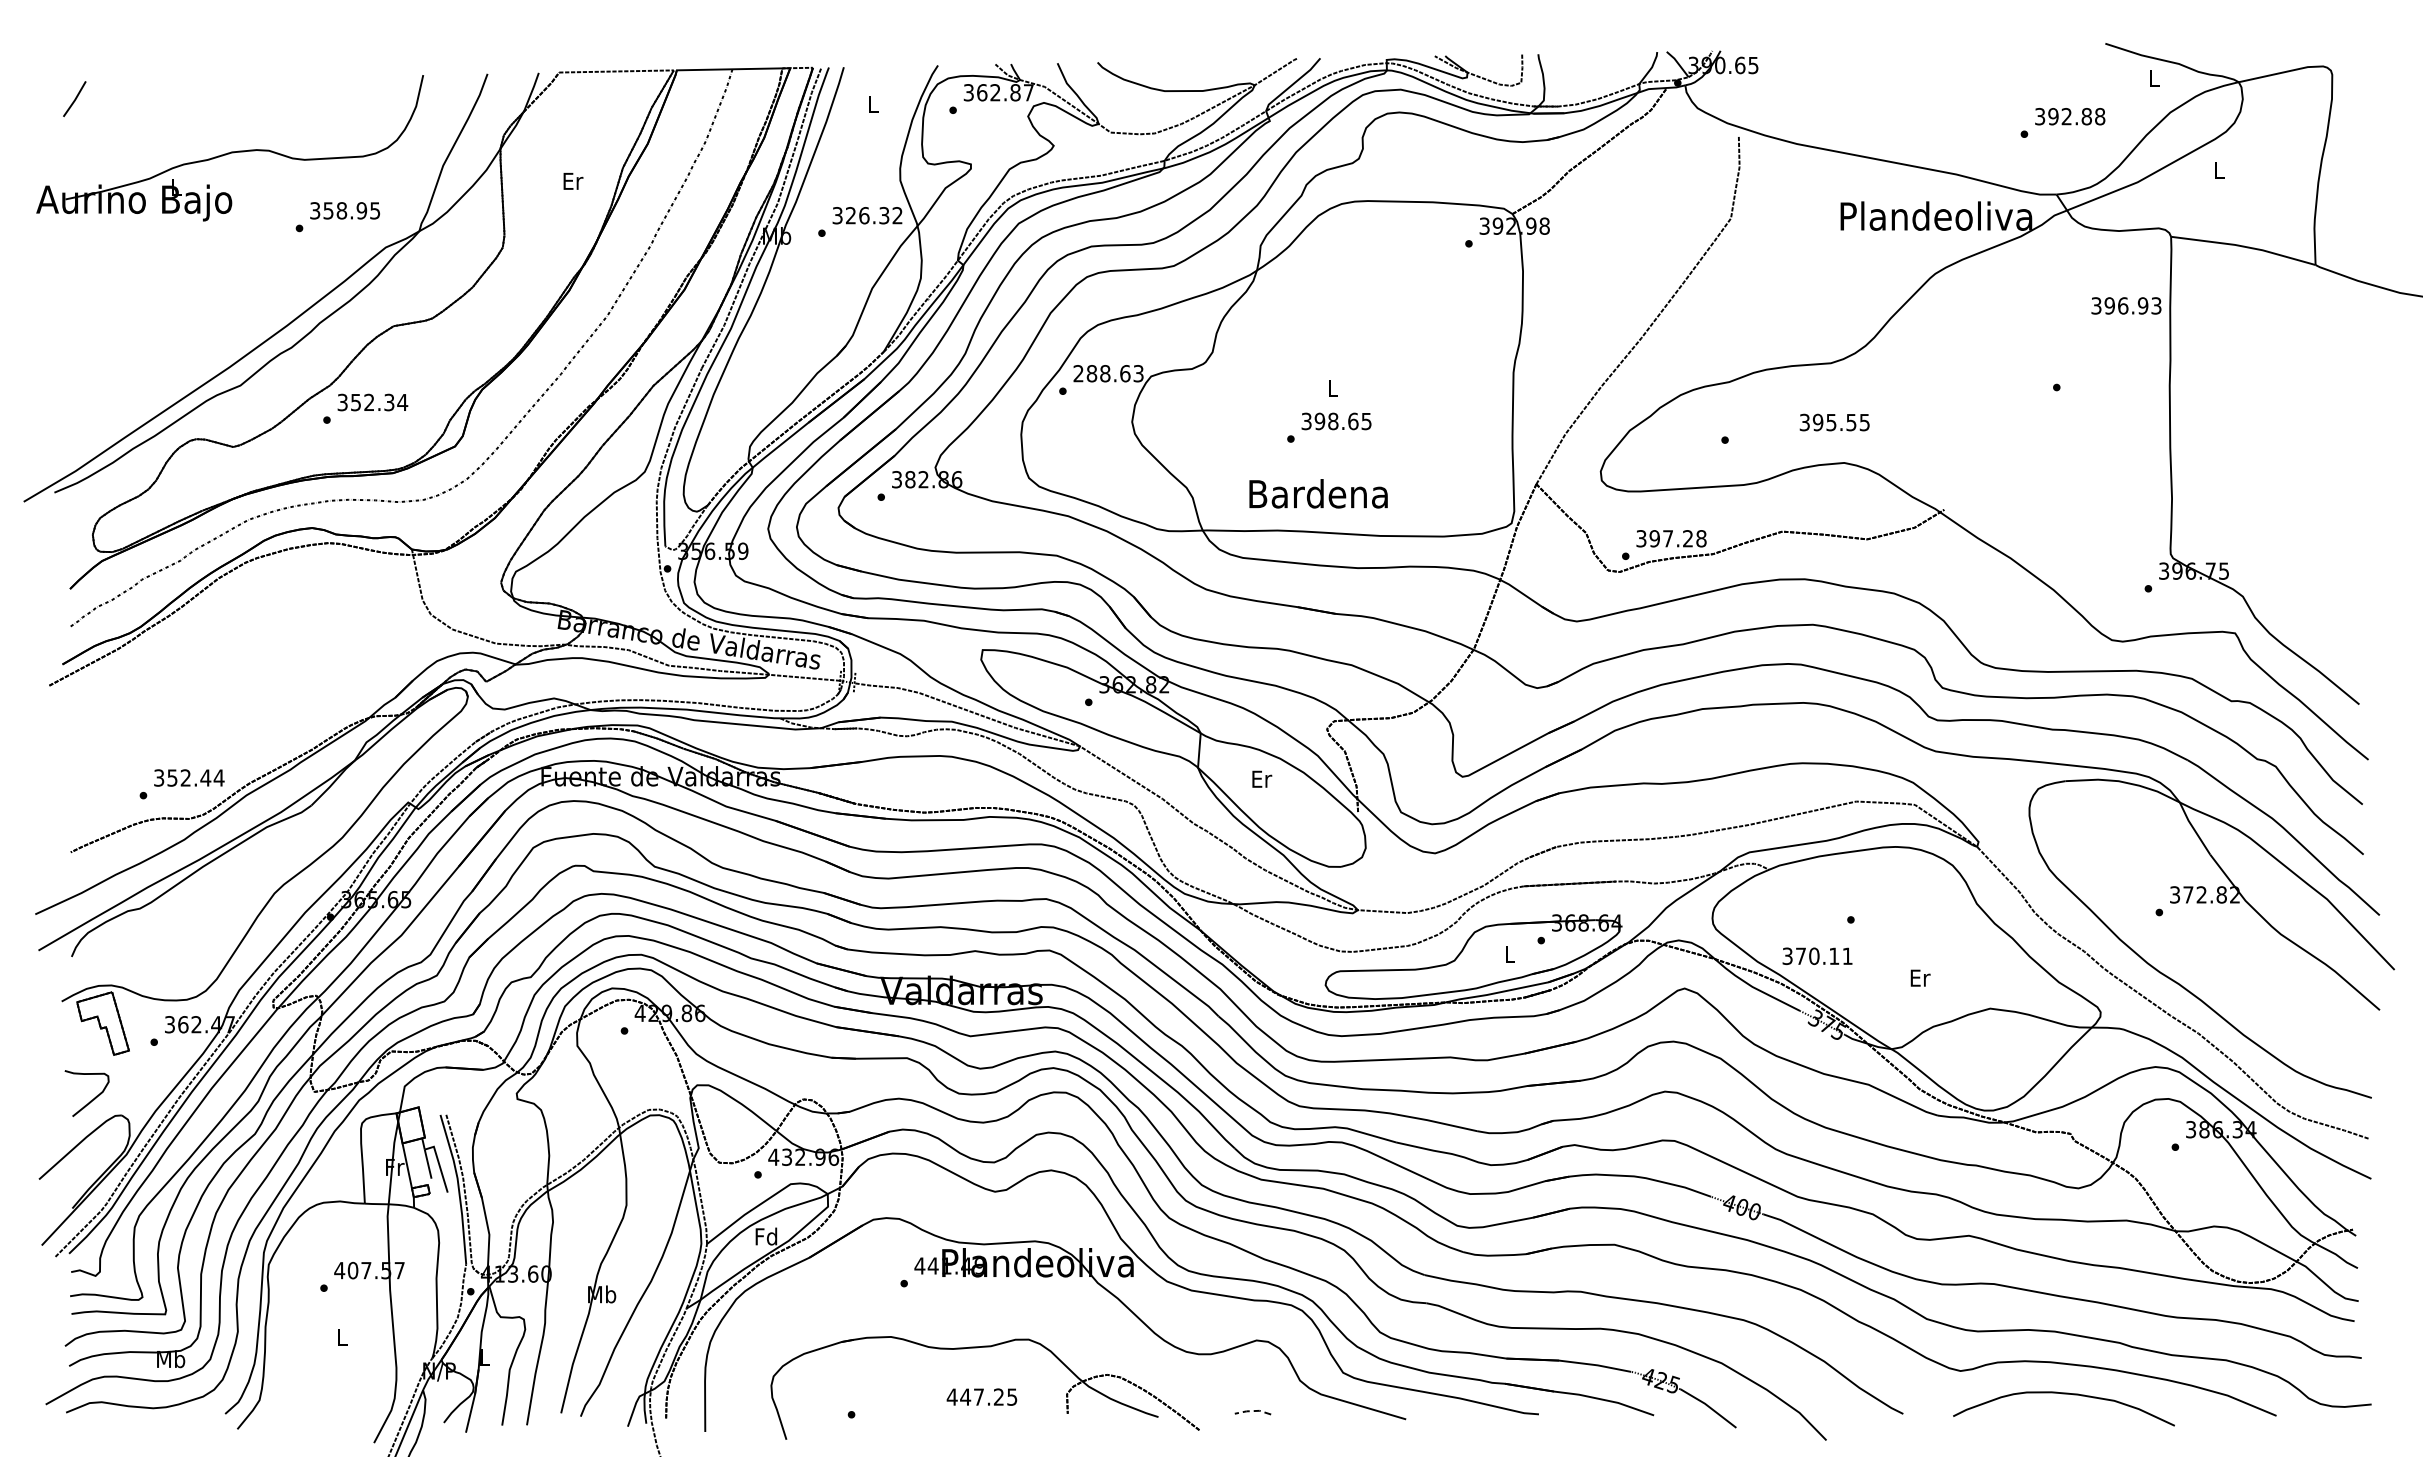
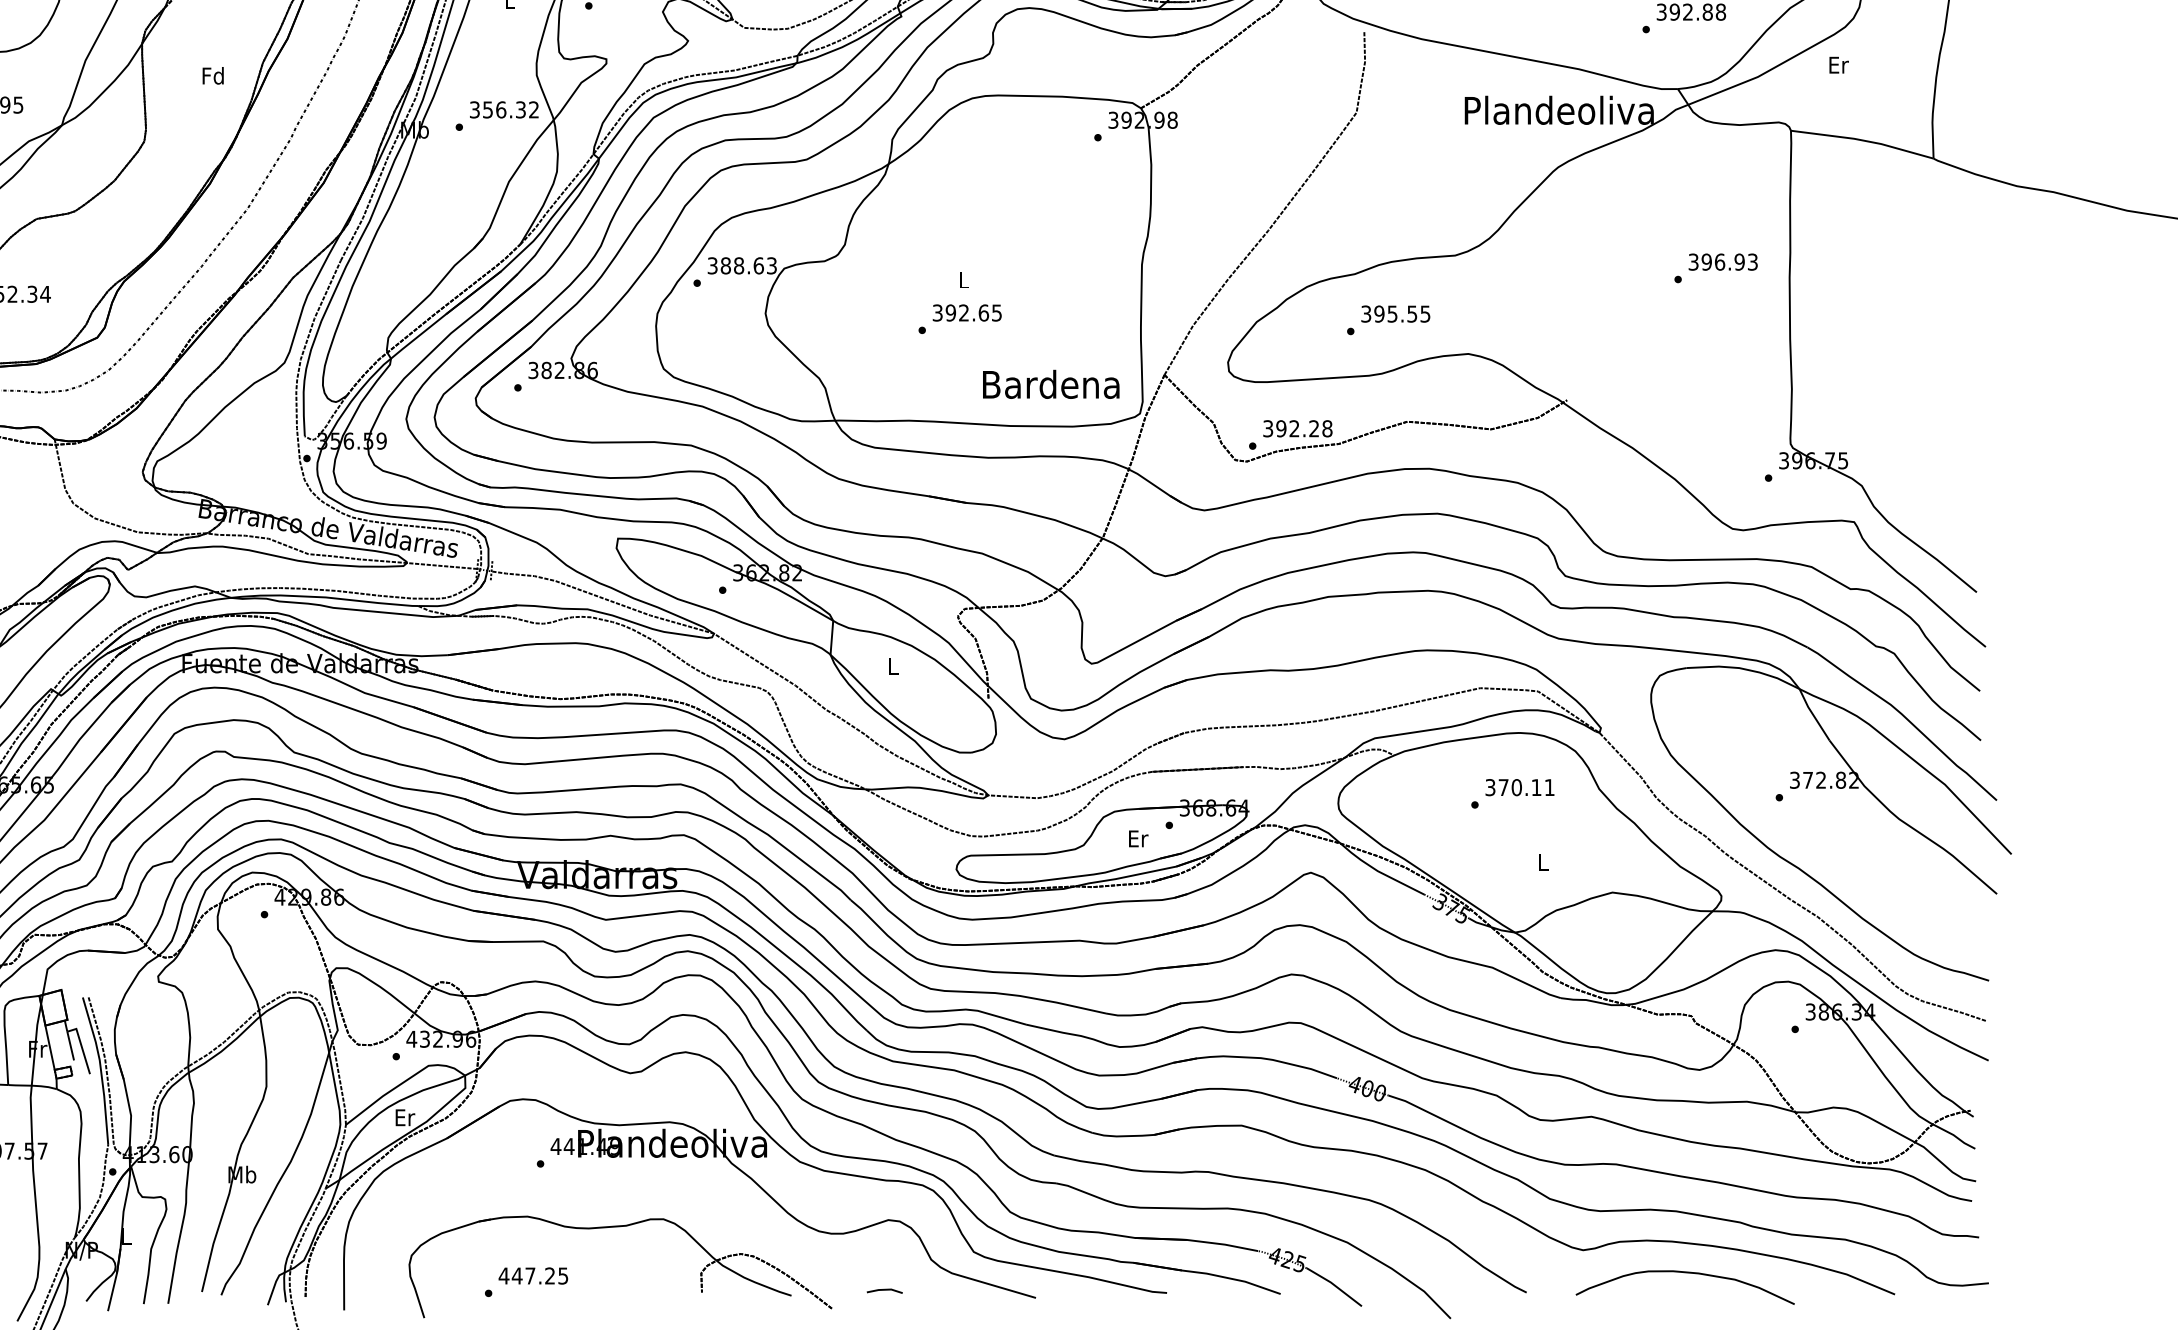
text: (2219, 170) -> (1838, 65), L -> Er
text: (572, 181) -> (213, 76), Er -> Fd
text: (850, 215) -> (487, 109), 326.32 -> 356.32
text: (2126, 305) -> (1723, 261), moved
text: (1078, 373) -> (712, 265), 288.63 -> 388.63
text: (1333, 421) -> (964, 313), 398.65 -> 392.65
text: (1834, 422) -> (1395, 314), moved
text: (1318, 493) -> (1051, 384), moved
text: (1667, 538) -> (1293, 428), 397.28 -> 392.28
text: (1262, 778) -> (894, 665), Er -> L
text: (1510, 953) -> (1138, 838), L -> Er
text: (1817, 955) -> (1519, 786), moved
text: (1920, 977) -> (1543, 861), Er -> L
text: (766, 1236) -> (404, 1117), Fd -> Er
text: (981, 1396) -> (532, 1275), moved
line: (1252, 1411) -> (884, 1290), dashed -> solid

